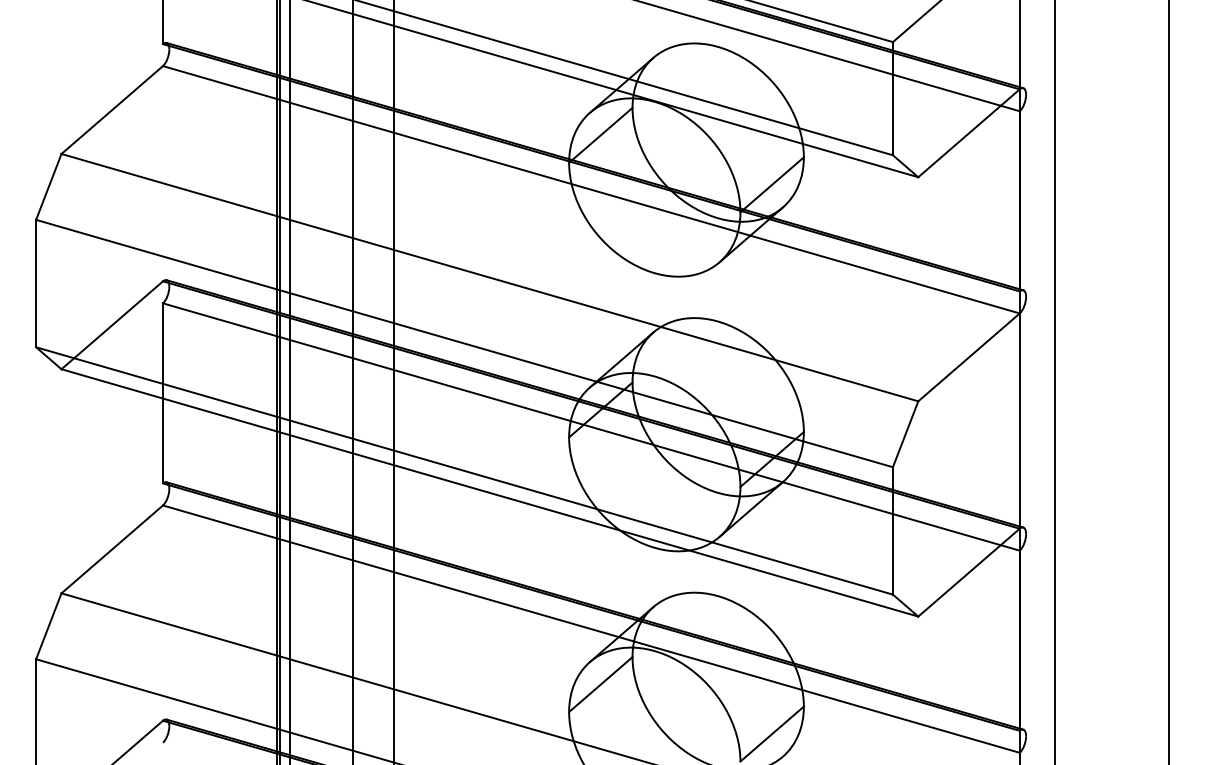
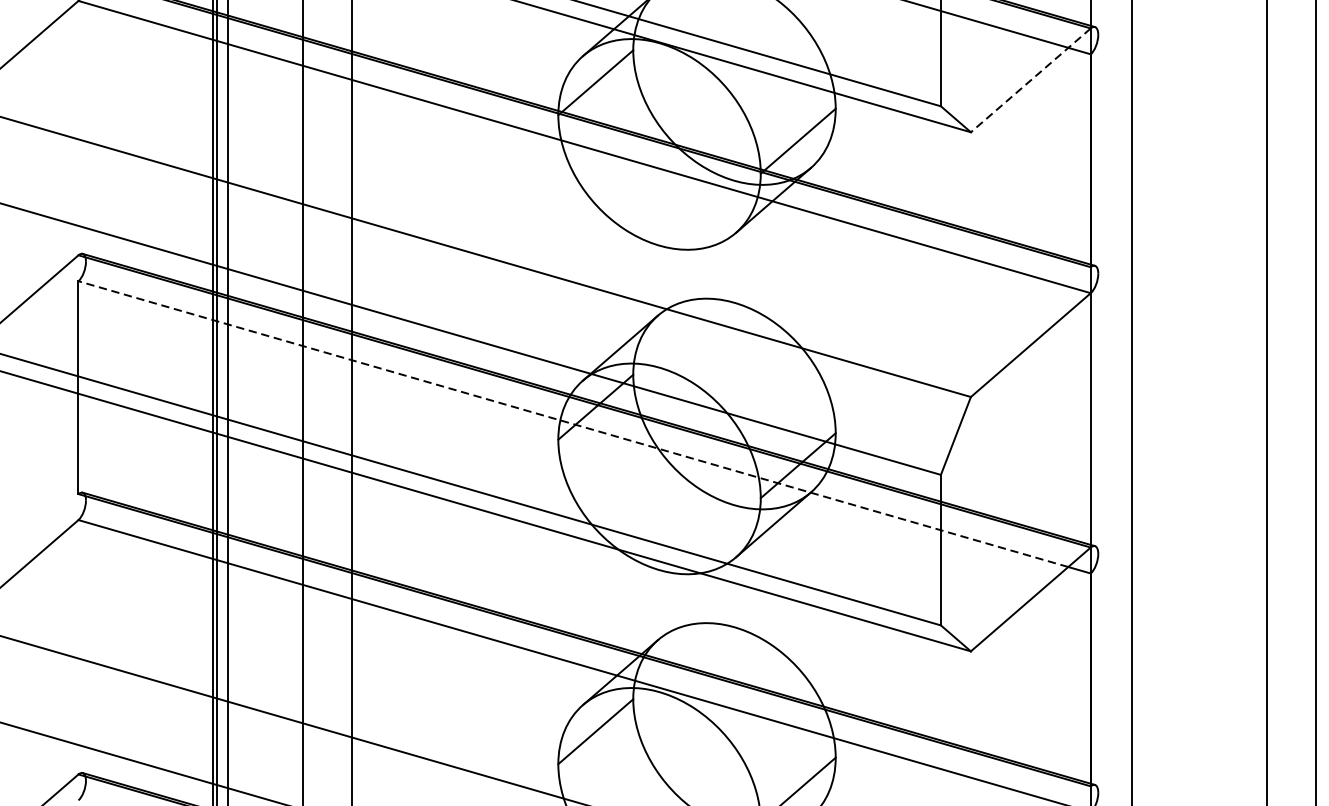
line: (968, 133) -> (1030, 80), solid -> dashed
line: (581, 424) -> (572, 424), solid -> dashed

